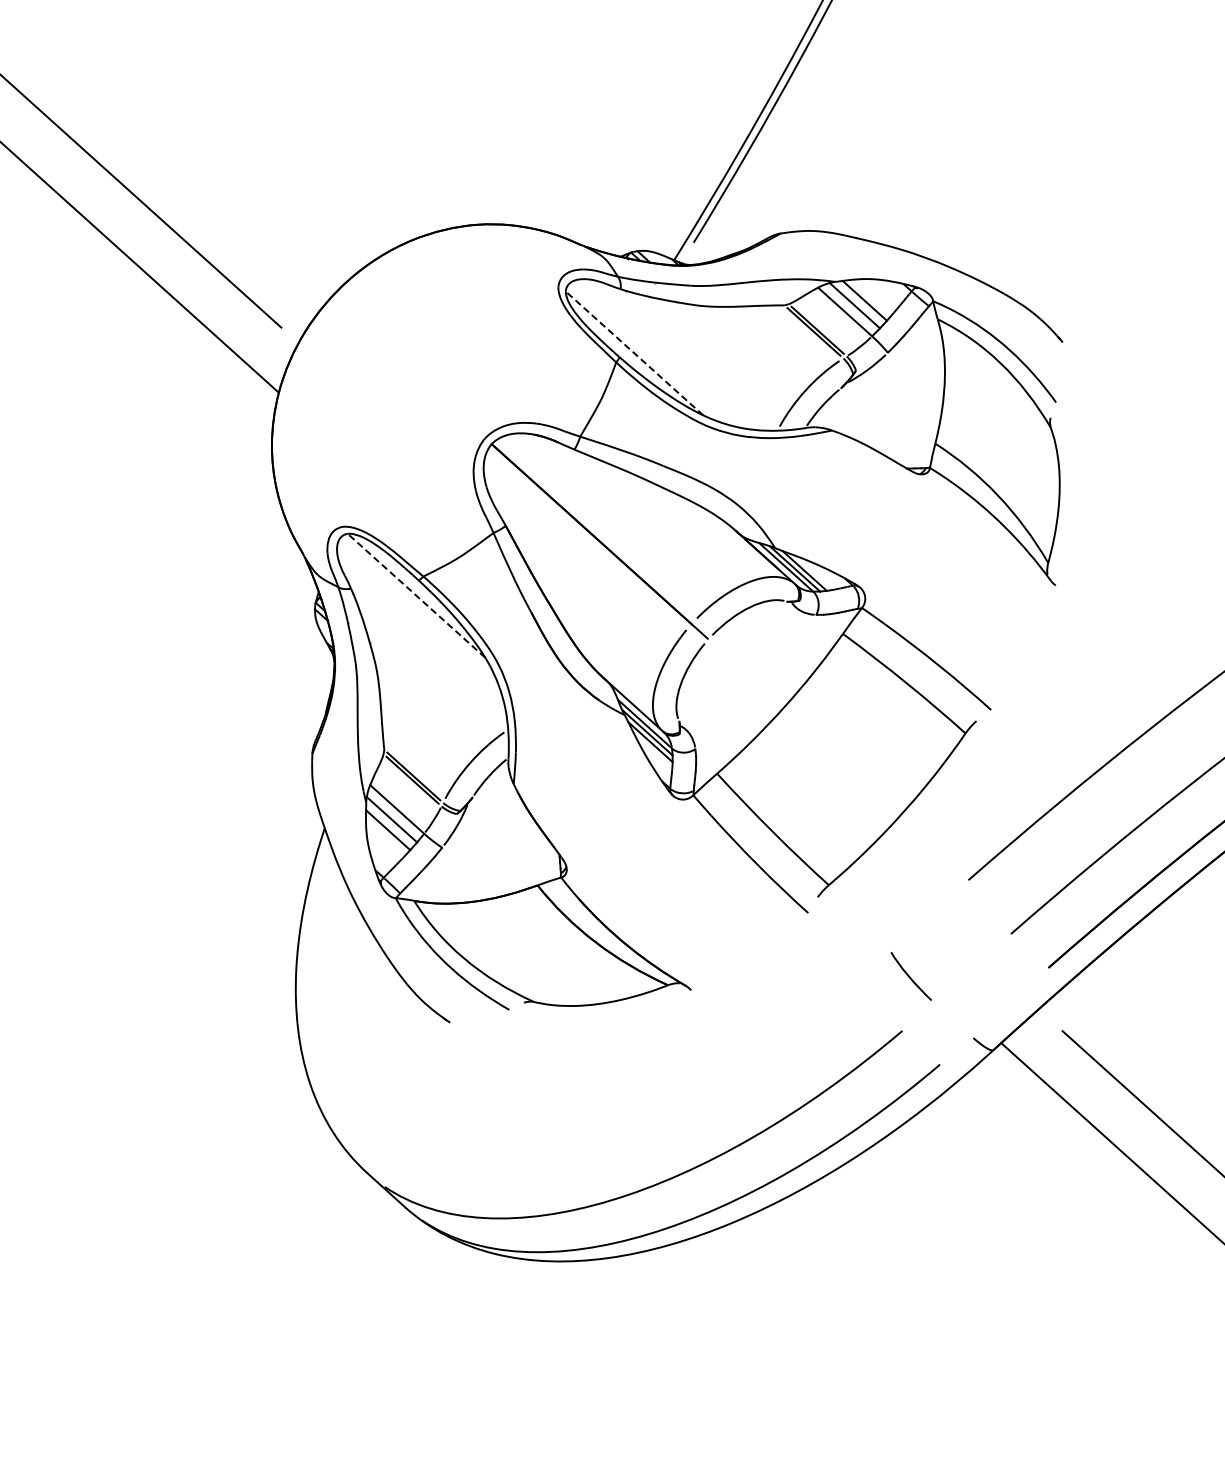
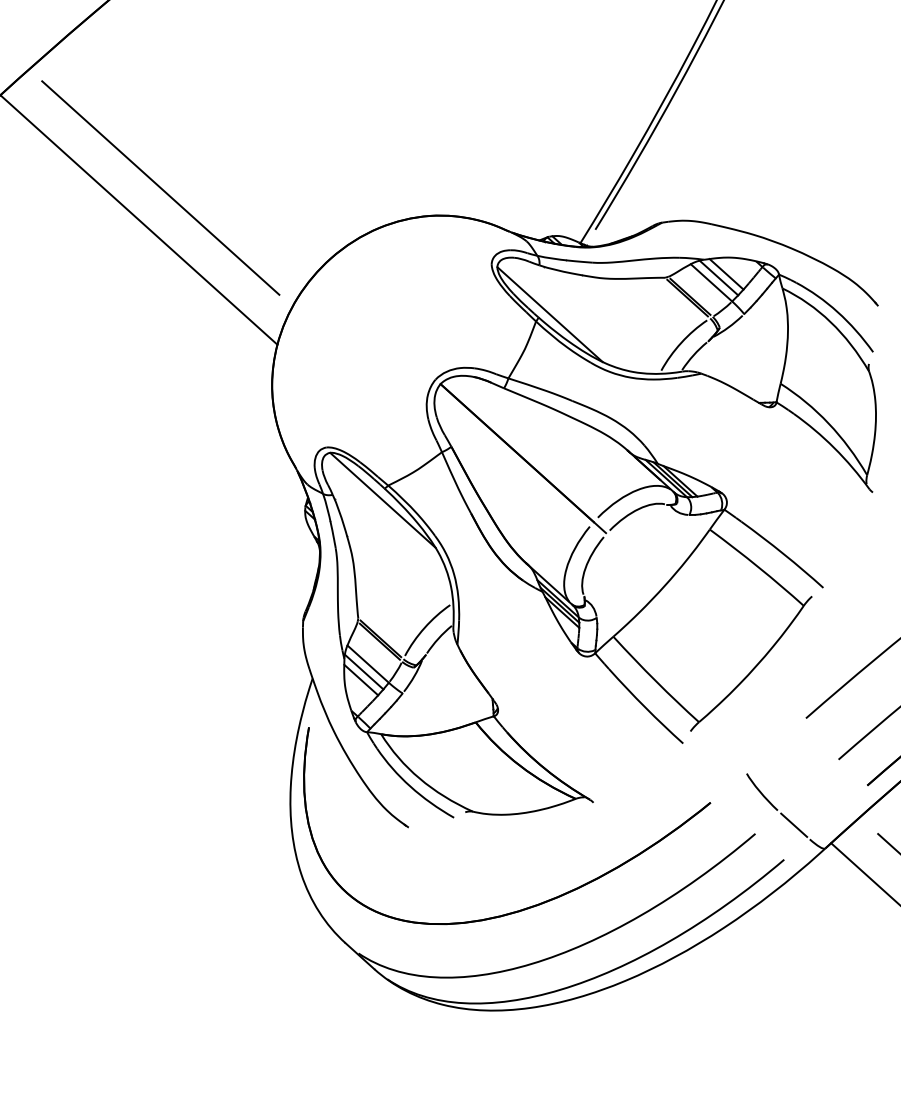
line: (634, 353) -> (550, 314), dashed -> solid
line: (416, 595) -> (382, 500), dashed -> solid
line: (952, 1019) -> (793, 825), added
part: (620, 1121) -> (539, 903), added

